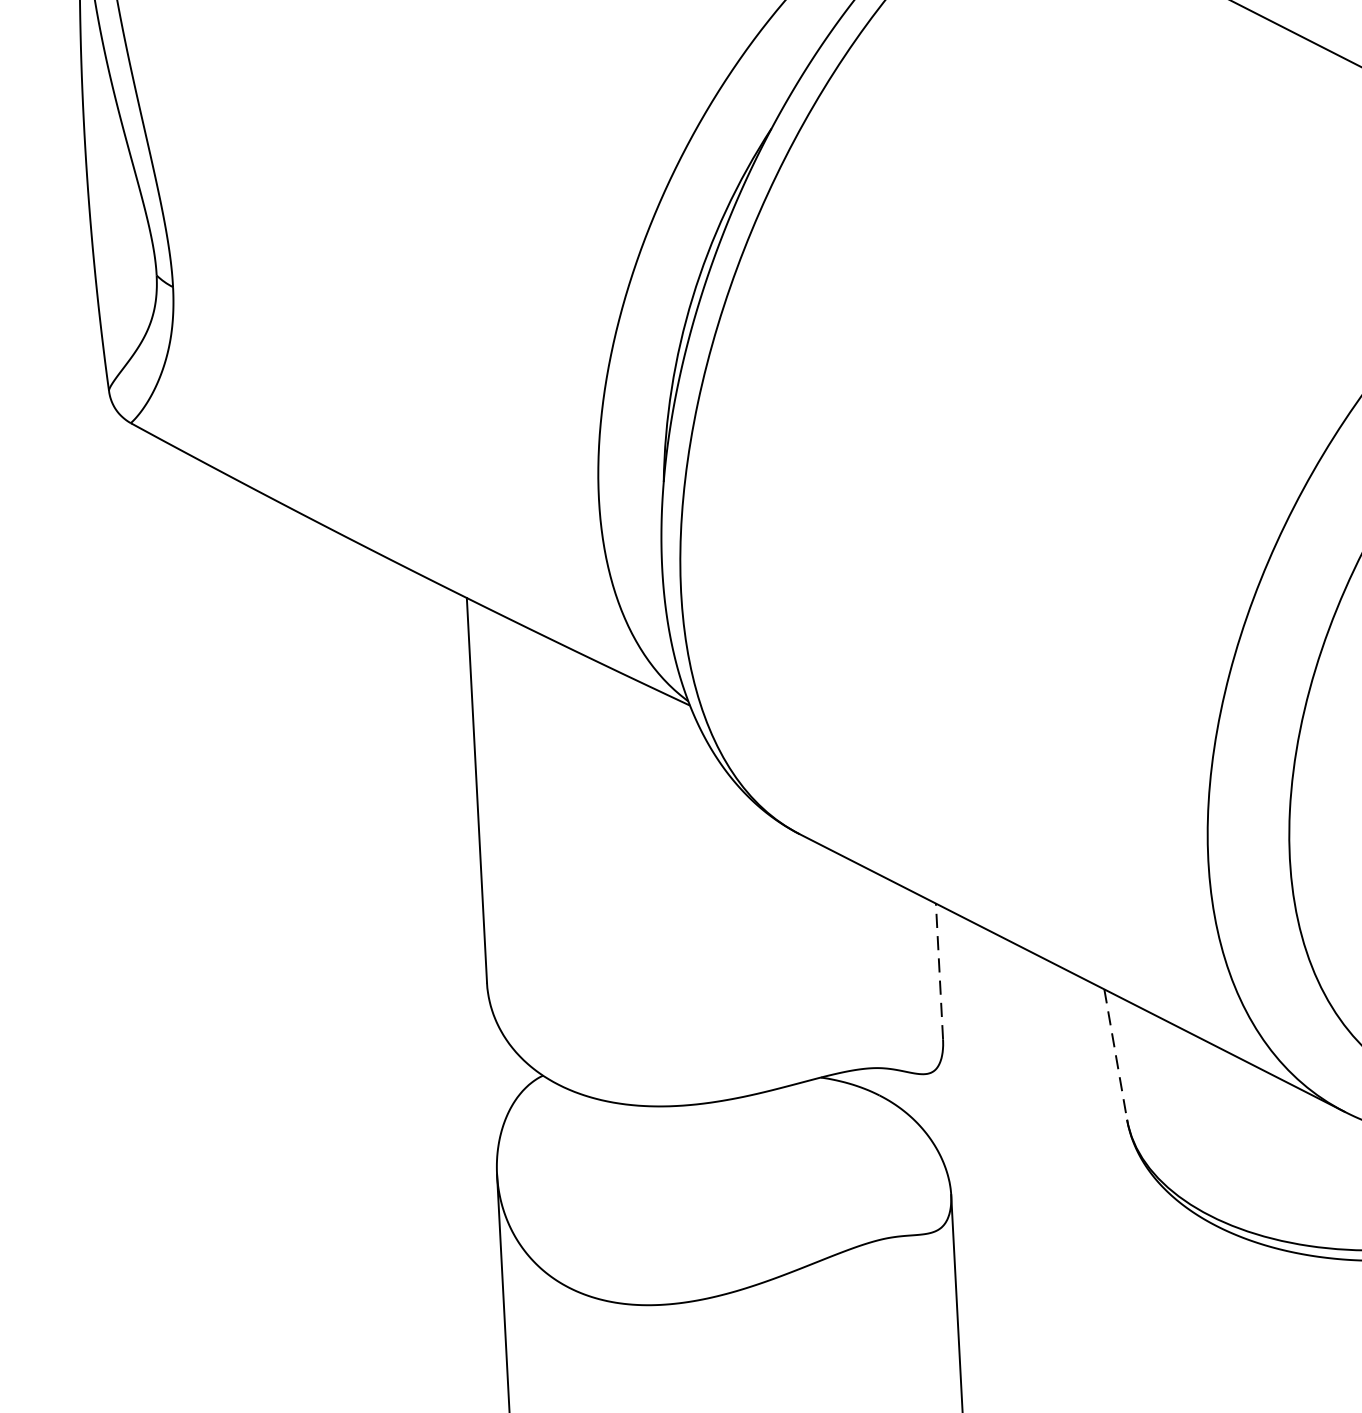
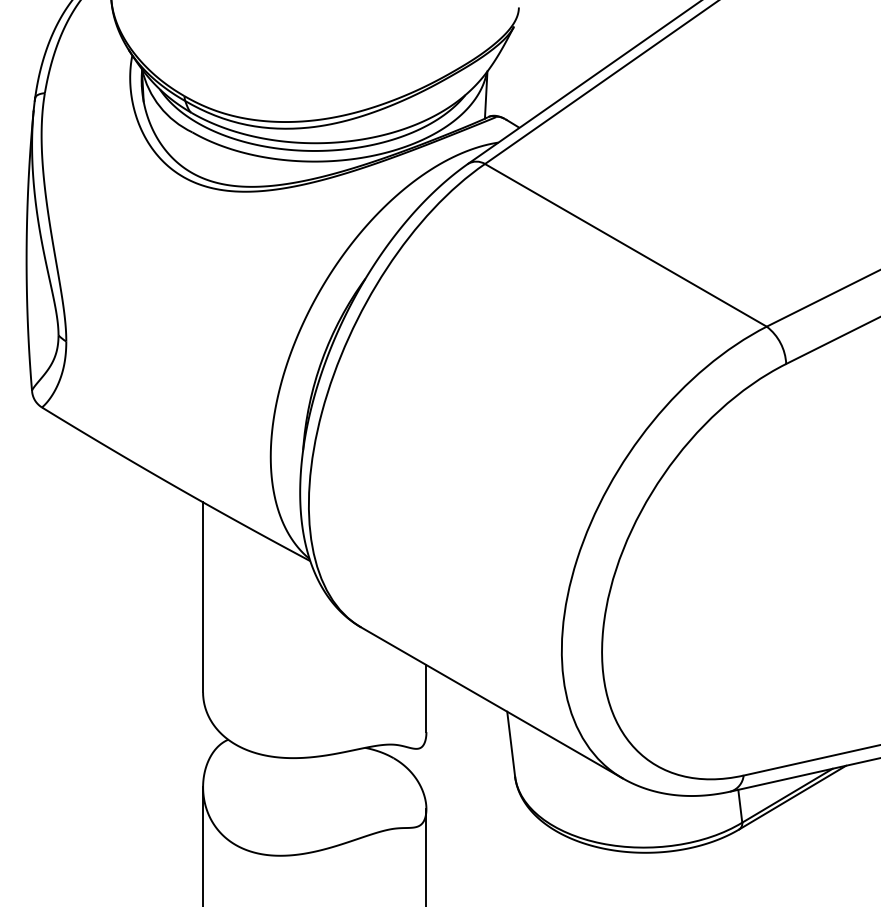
line: (939, 971) -> (426, 698), dashed -> solid
line: (1116, 1055) -> (511, 744), dashed -> solid

